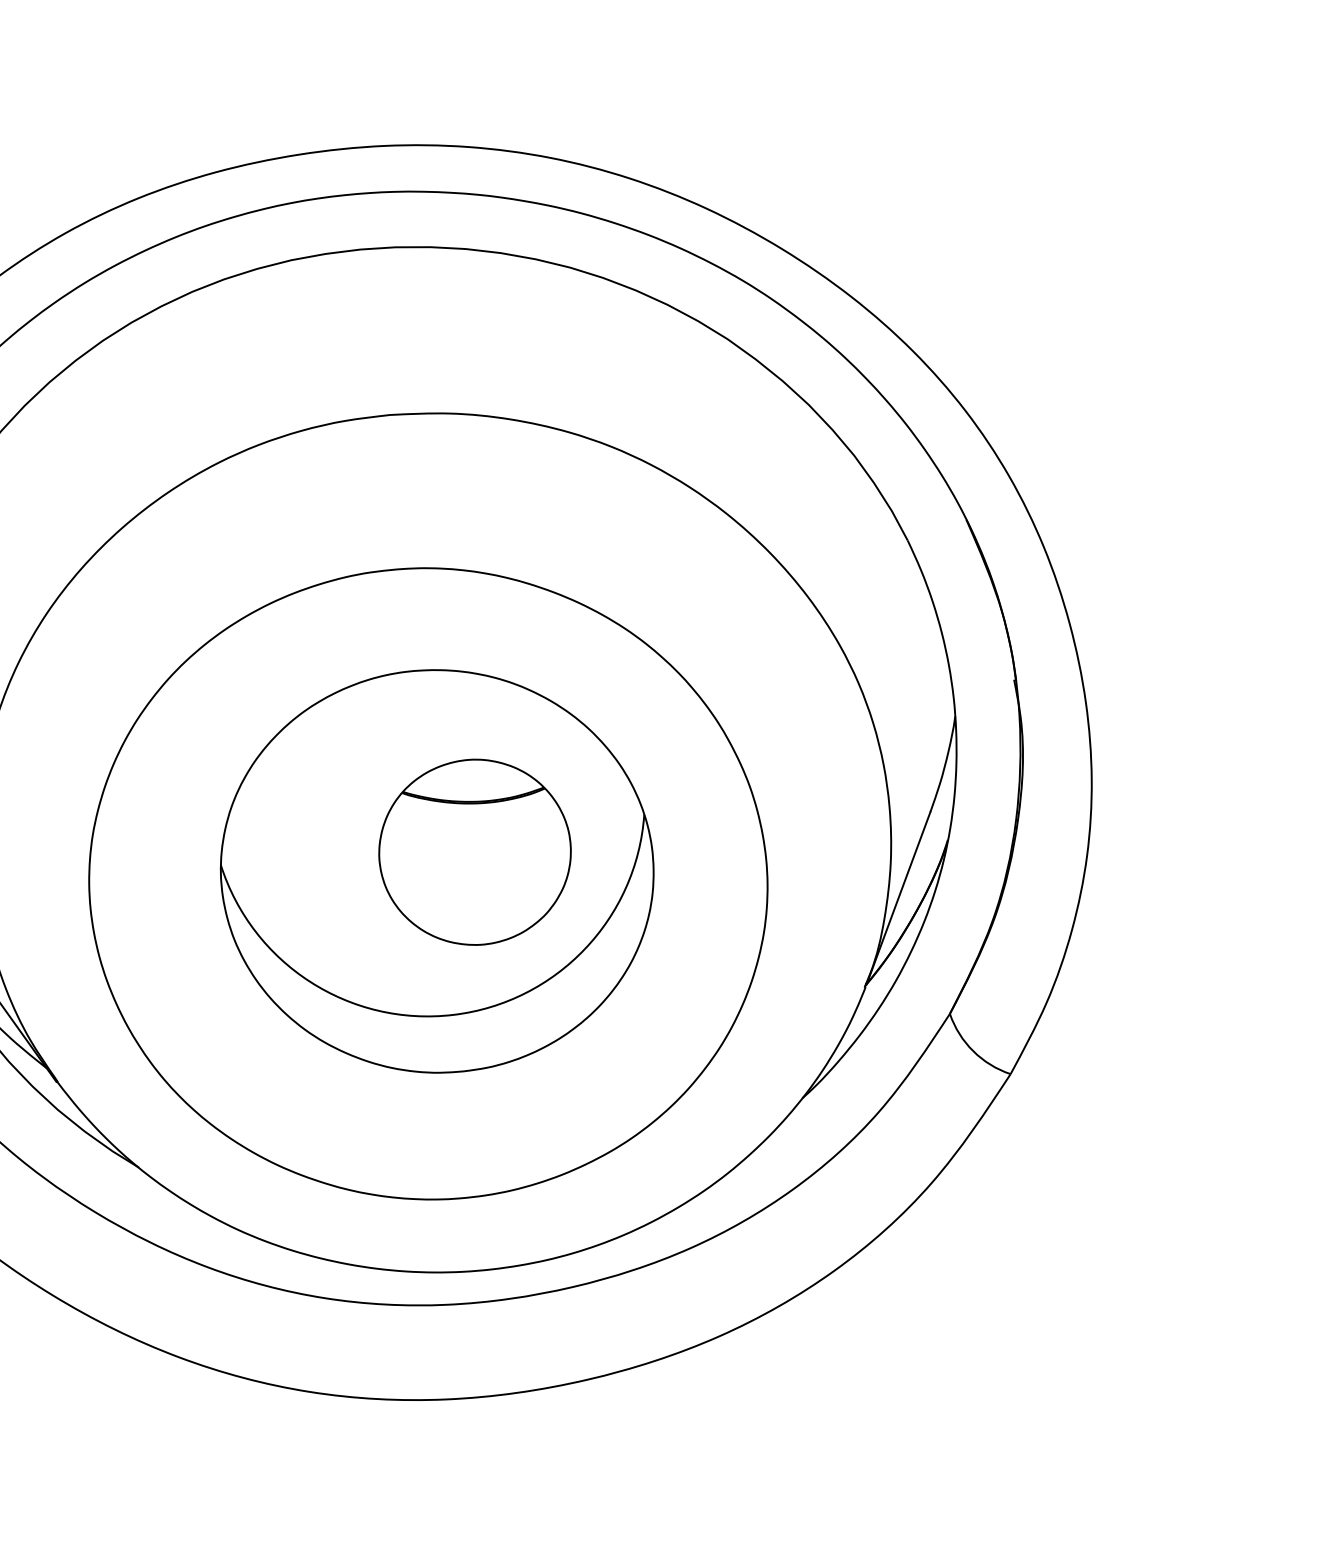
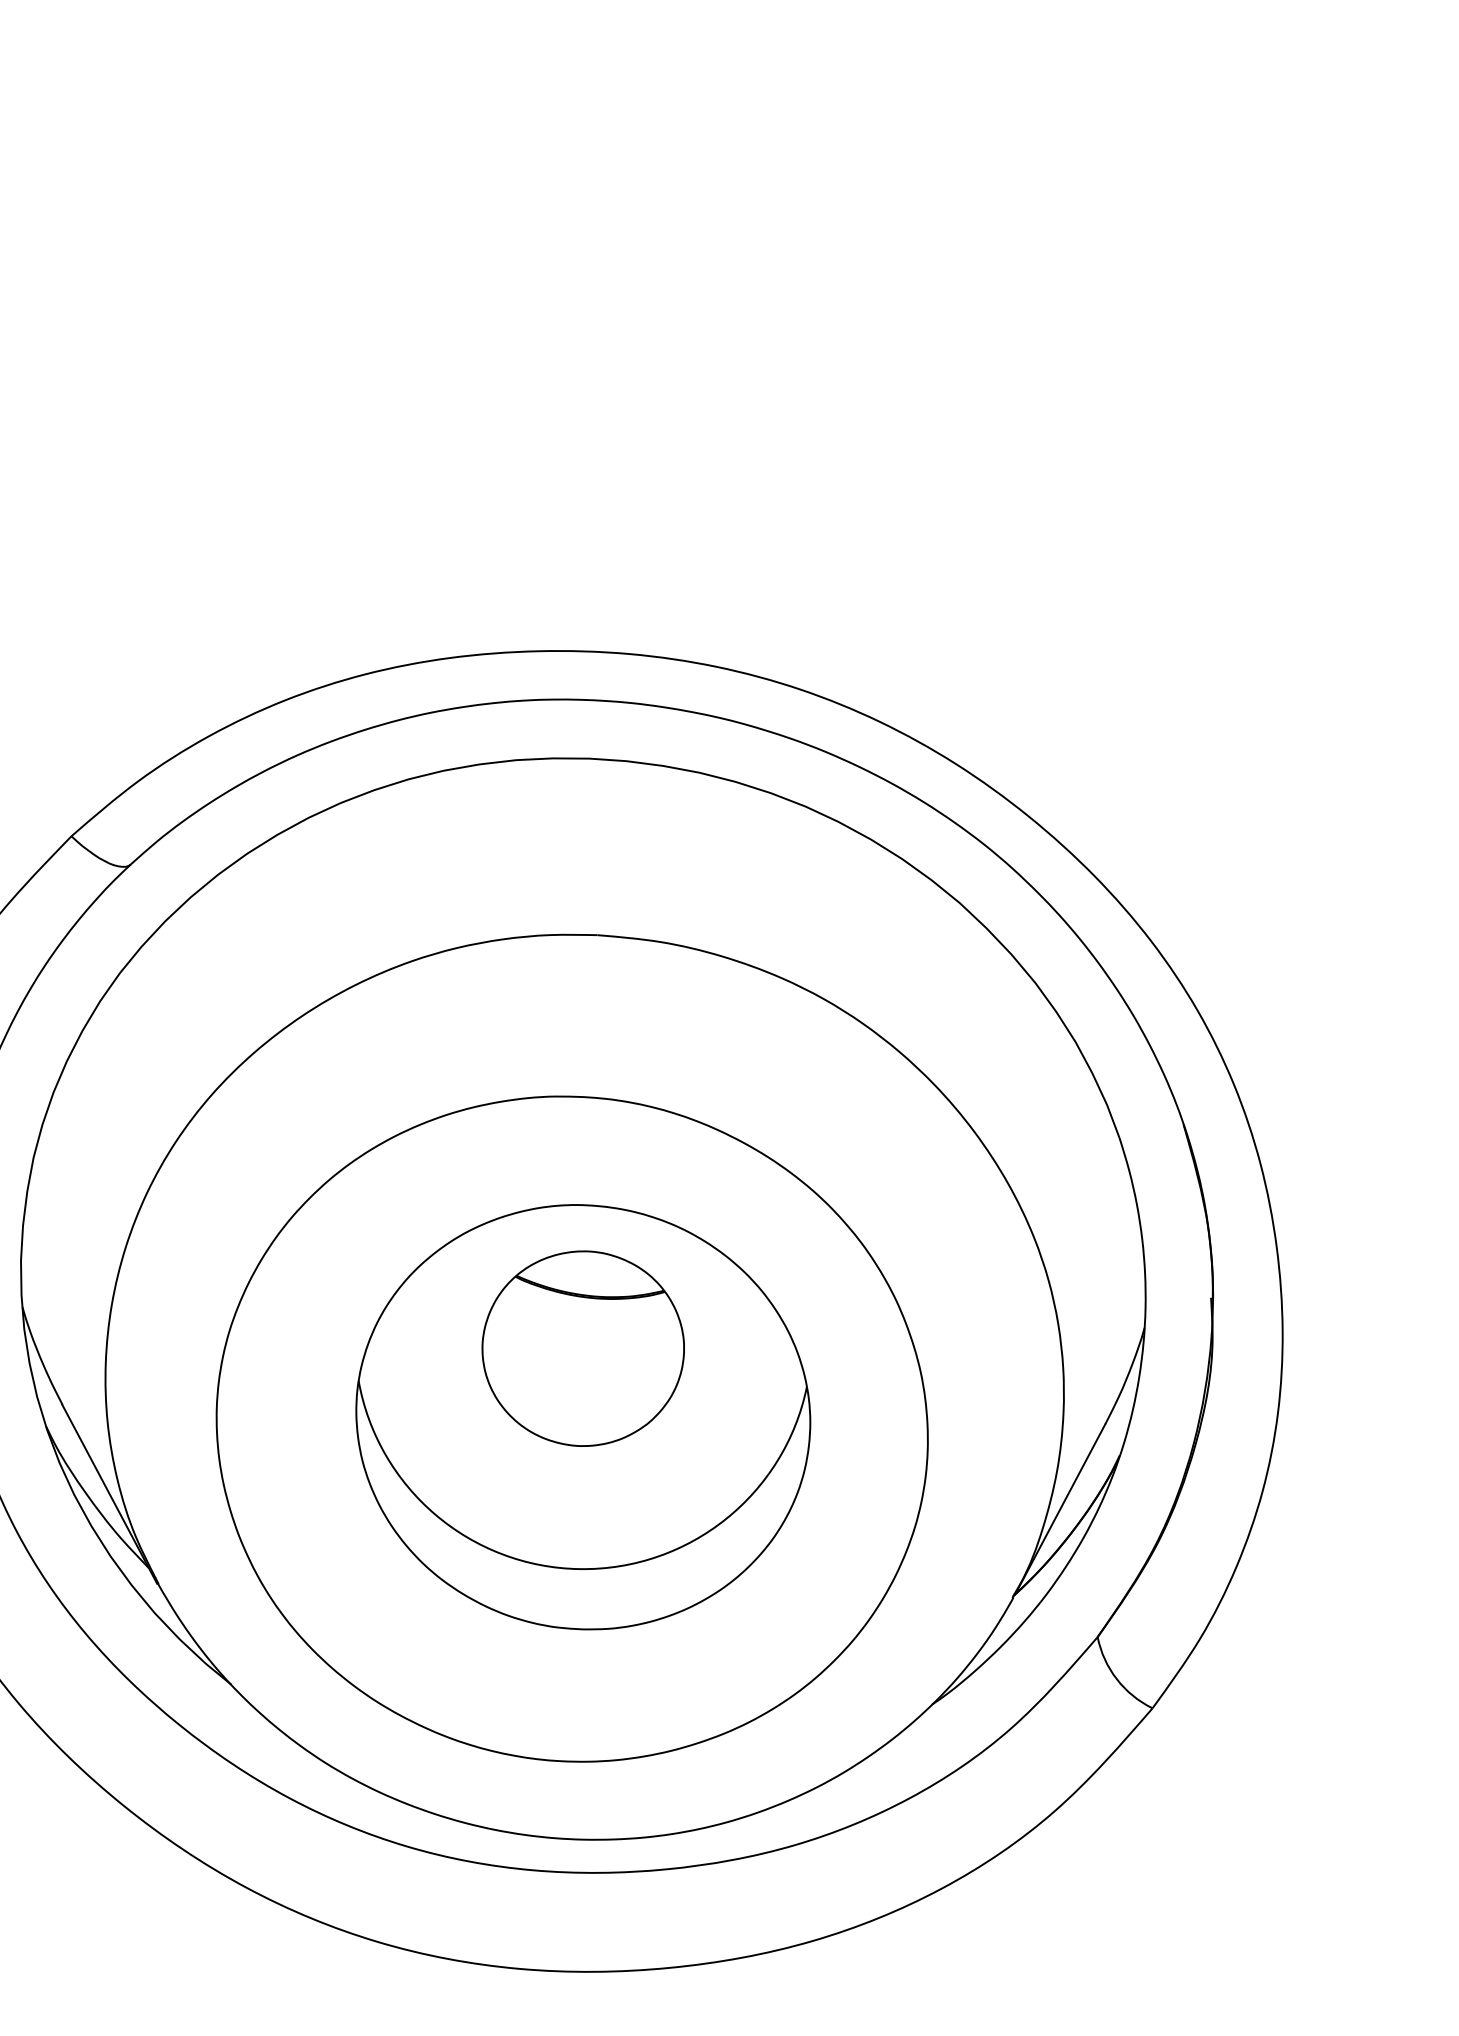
part: (474, 852) -> (582, 1348), moved

